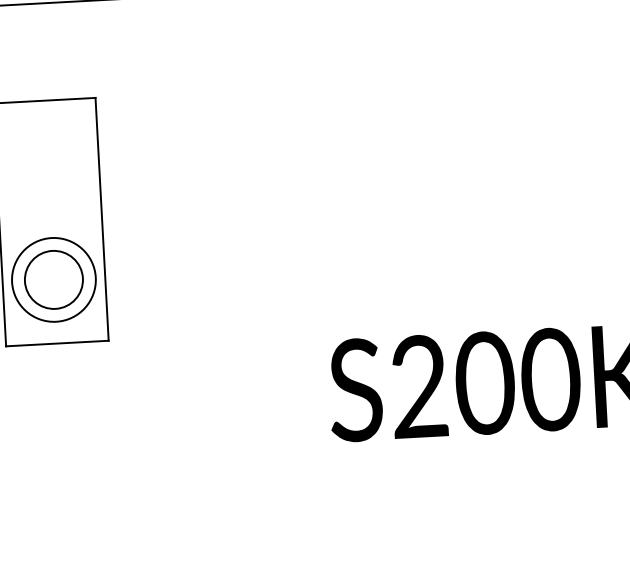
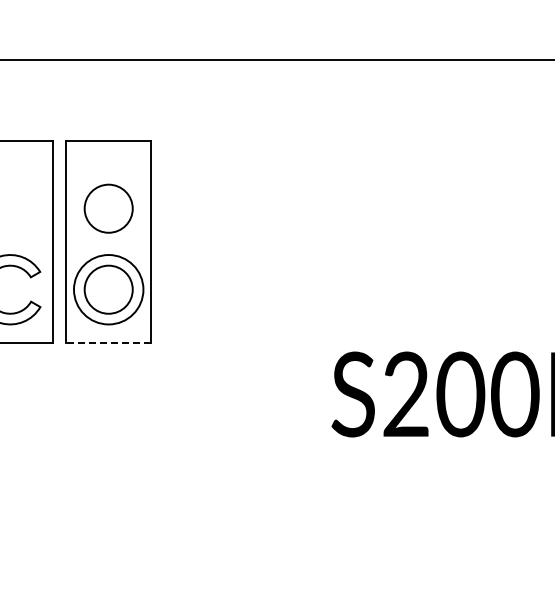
circle: (48, 181) -> (108, 208), added
line: (57, 343) -> (108, 342), solid -> dashed

